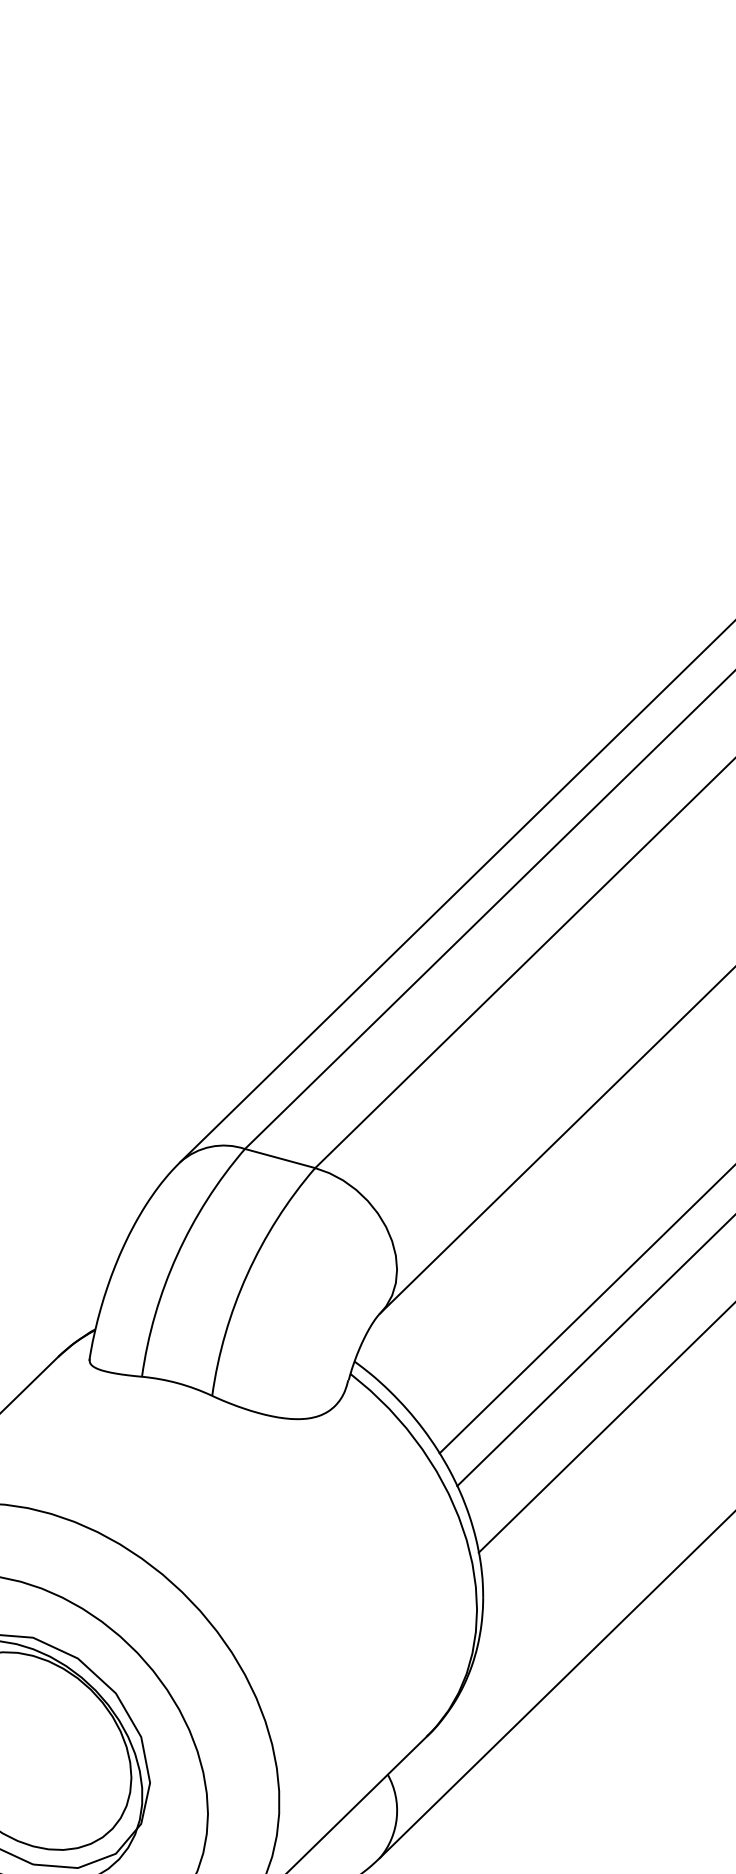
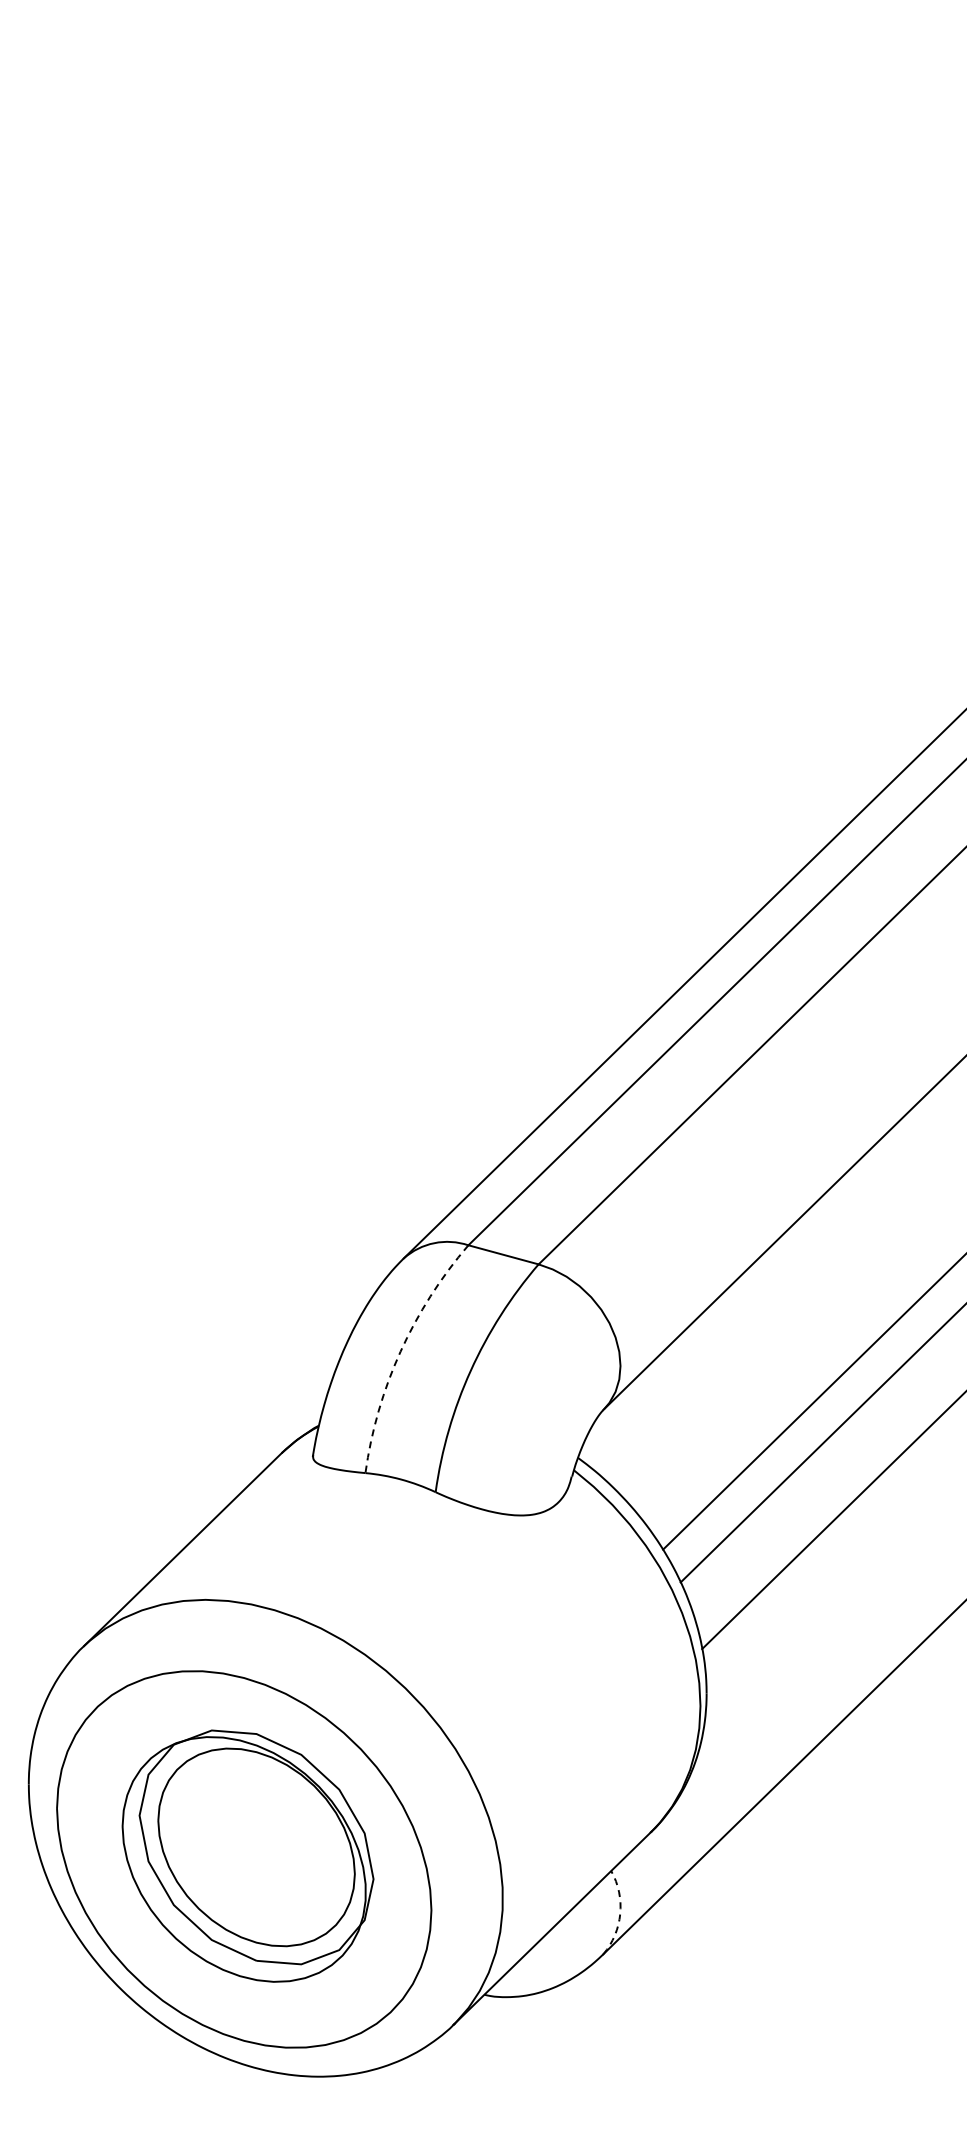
arc: (177, 1255) -> (400, 1351), solid -> dashed
arc: (397, 1817) -> (620, 1913), solid -> dashed

